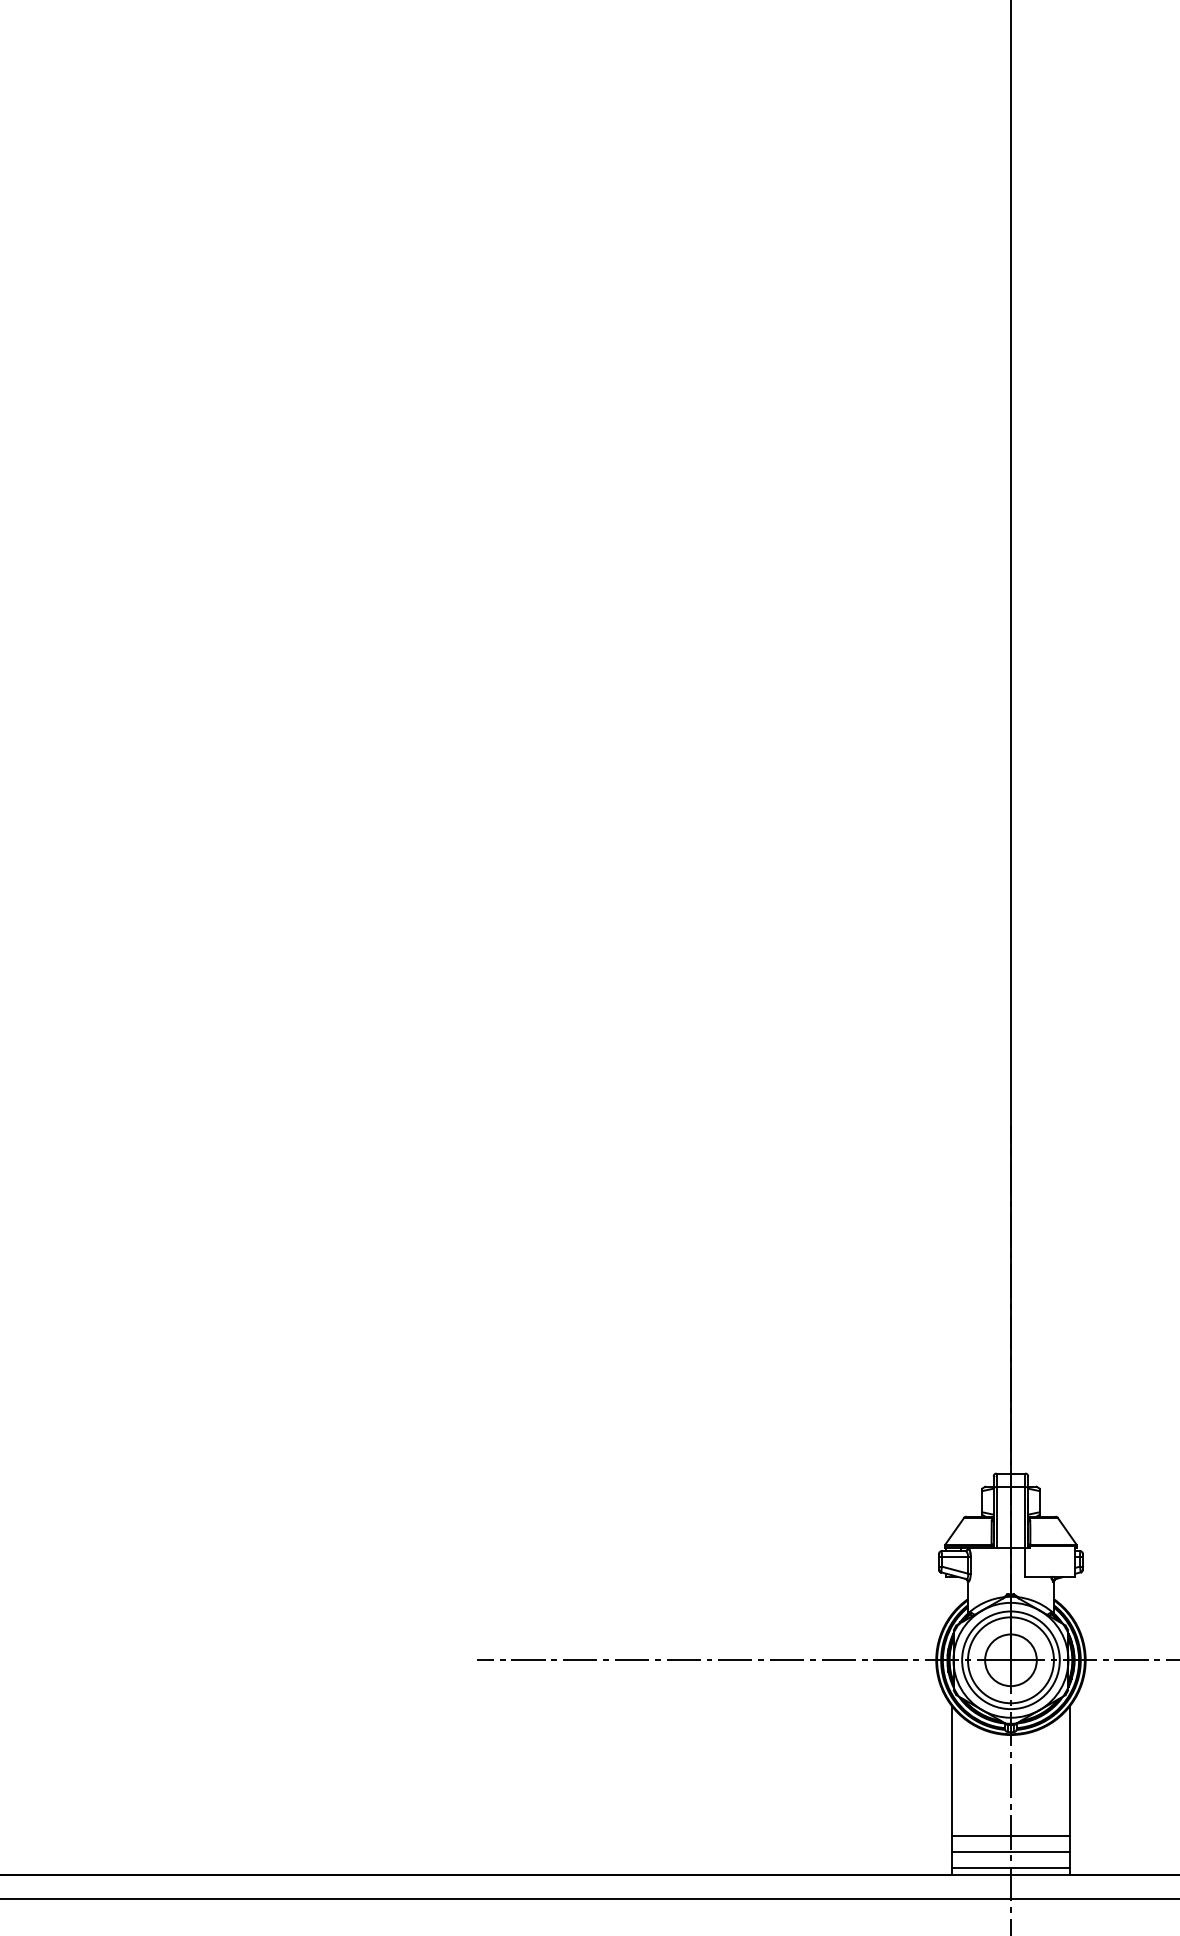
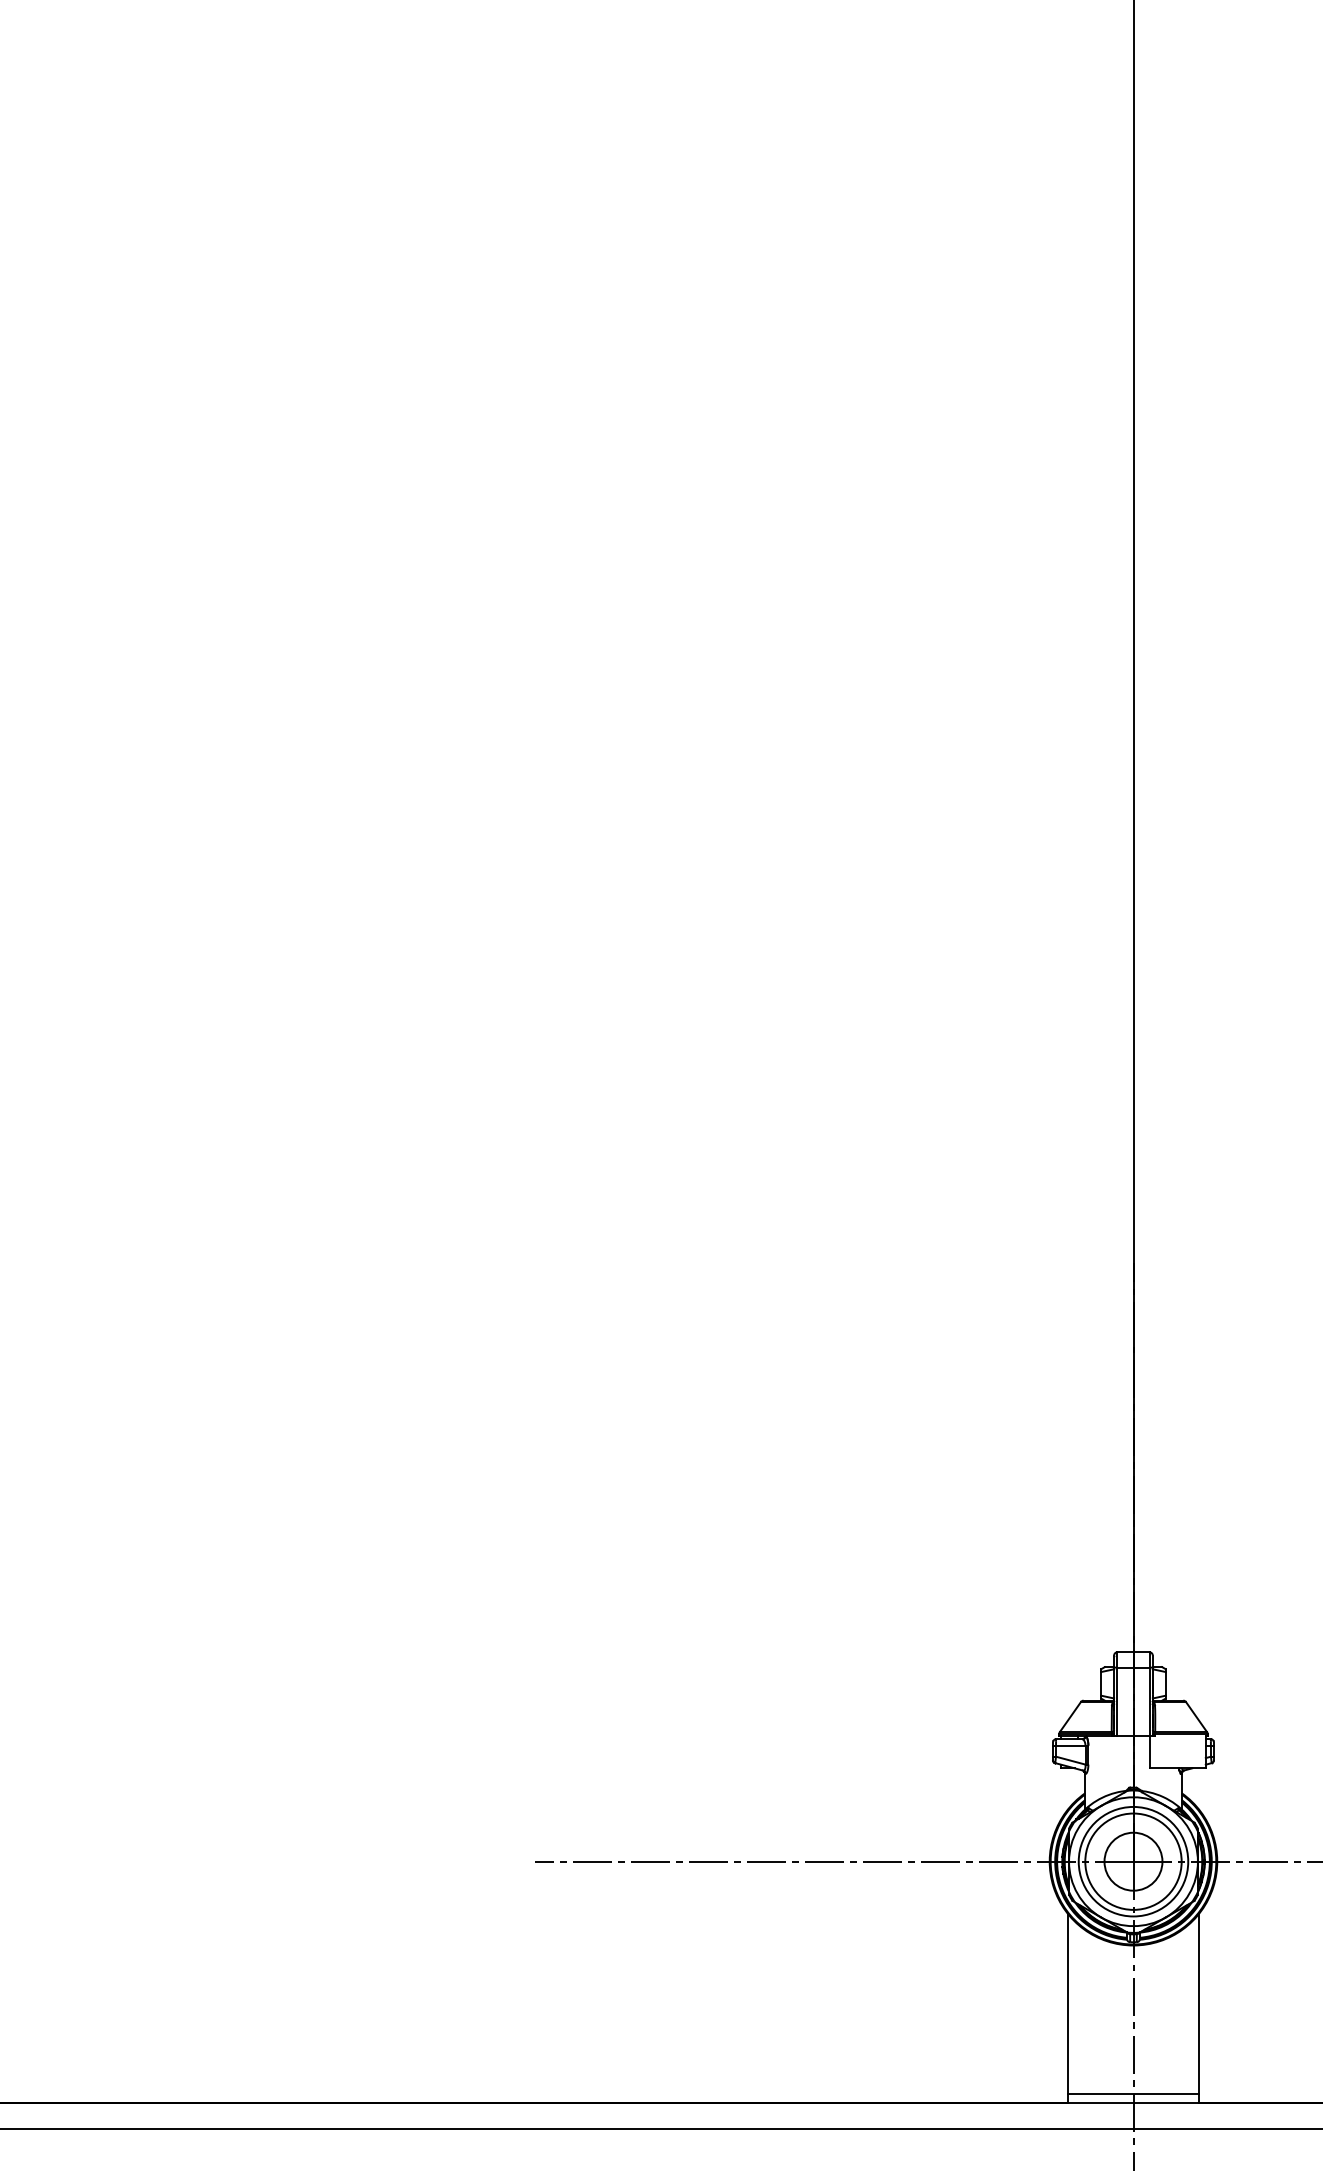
line: (1010, 1835) -> (1133, 2058), removed
line: (1010, 1851) -> (1133, 2076), removed

